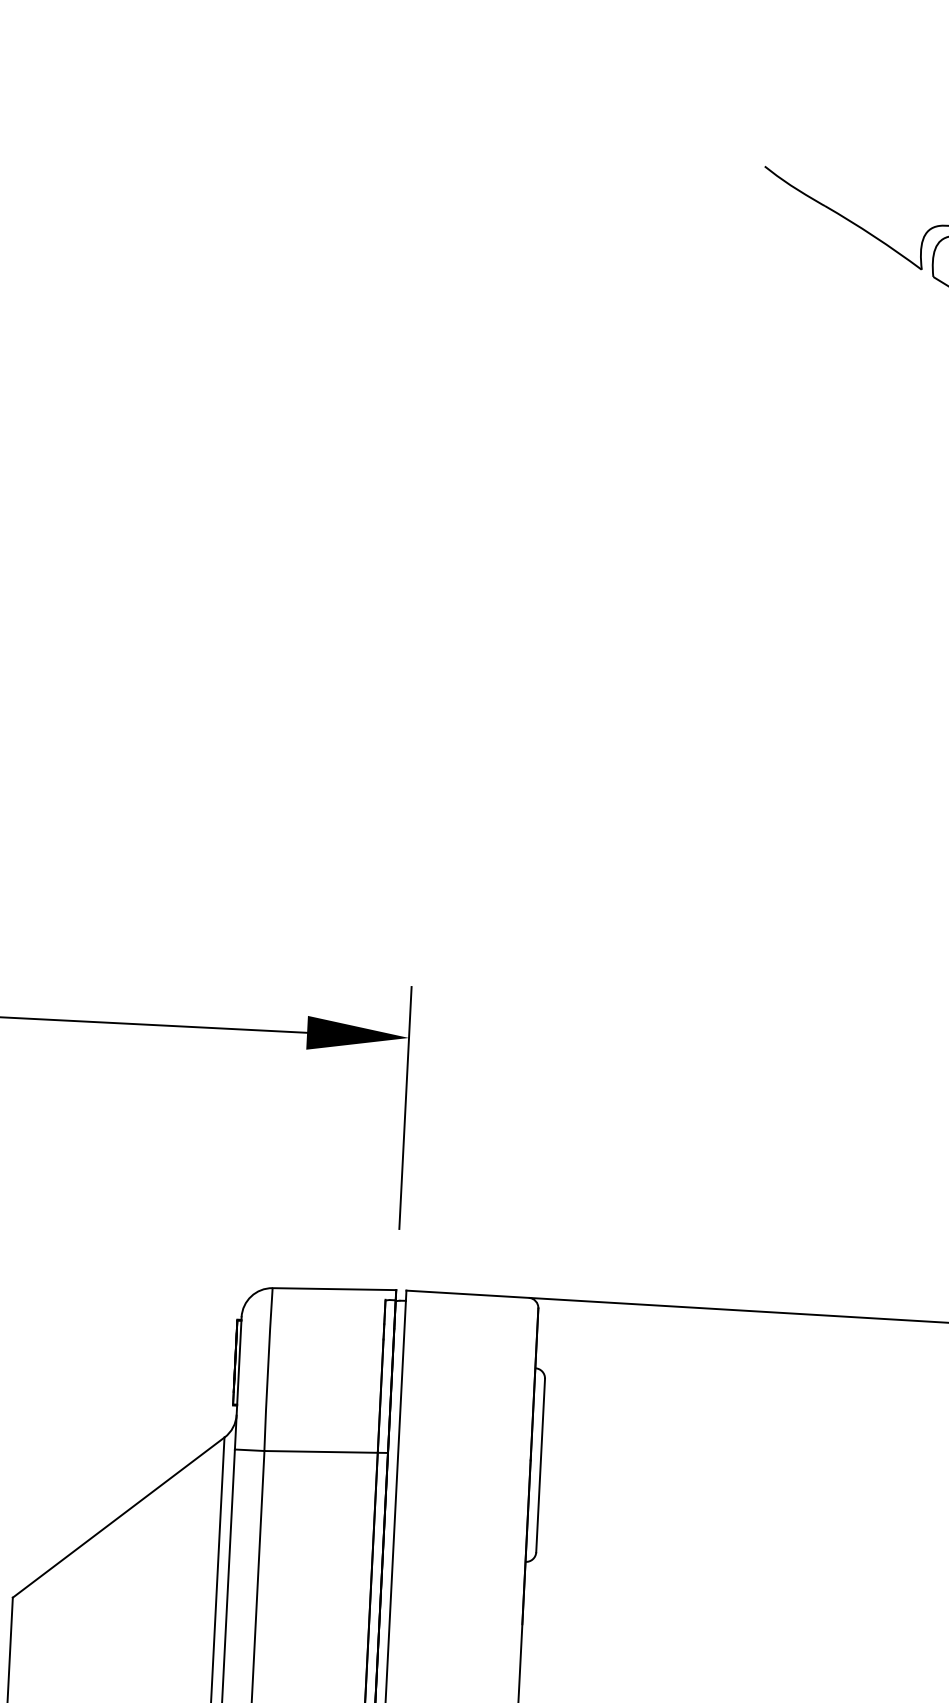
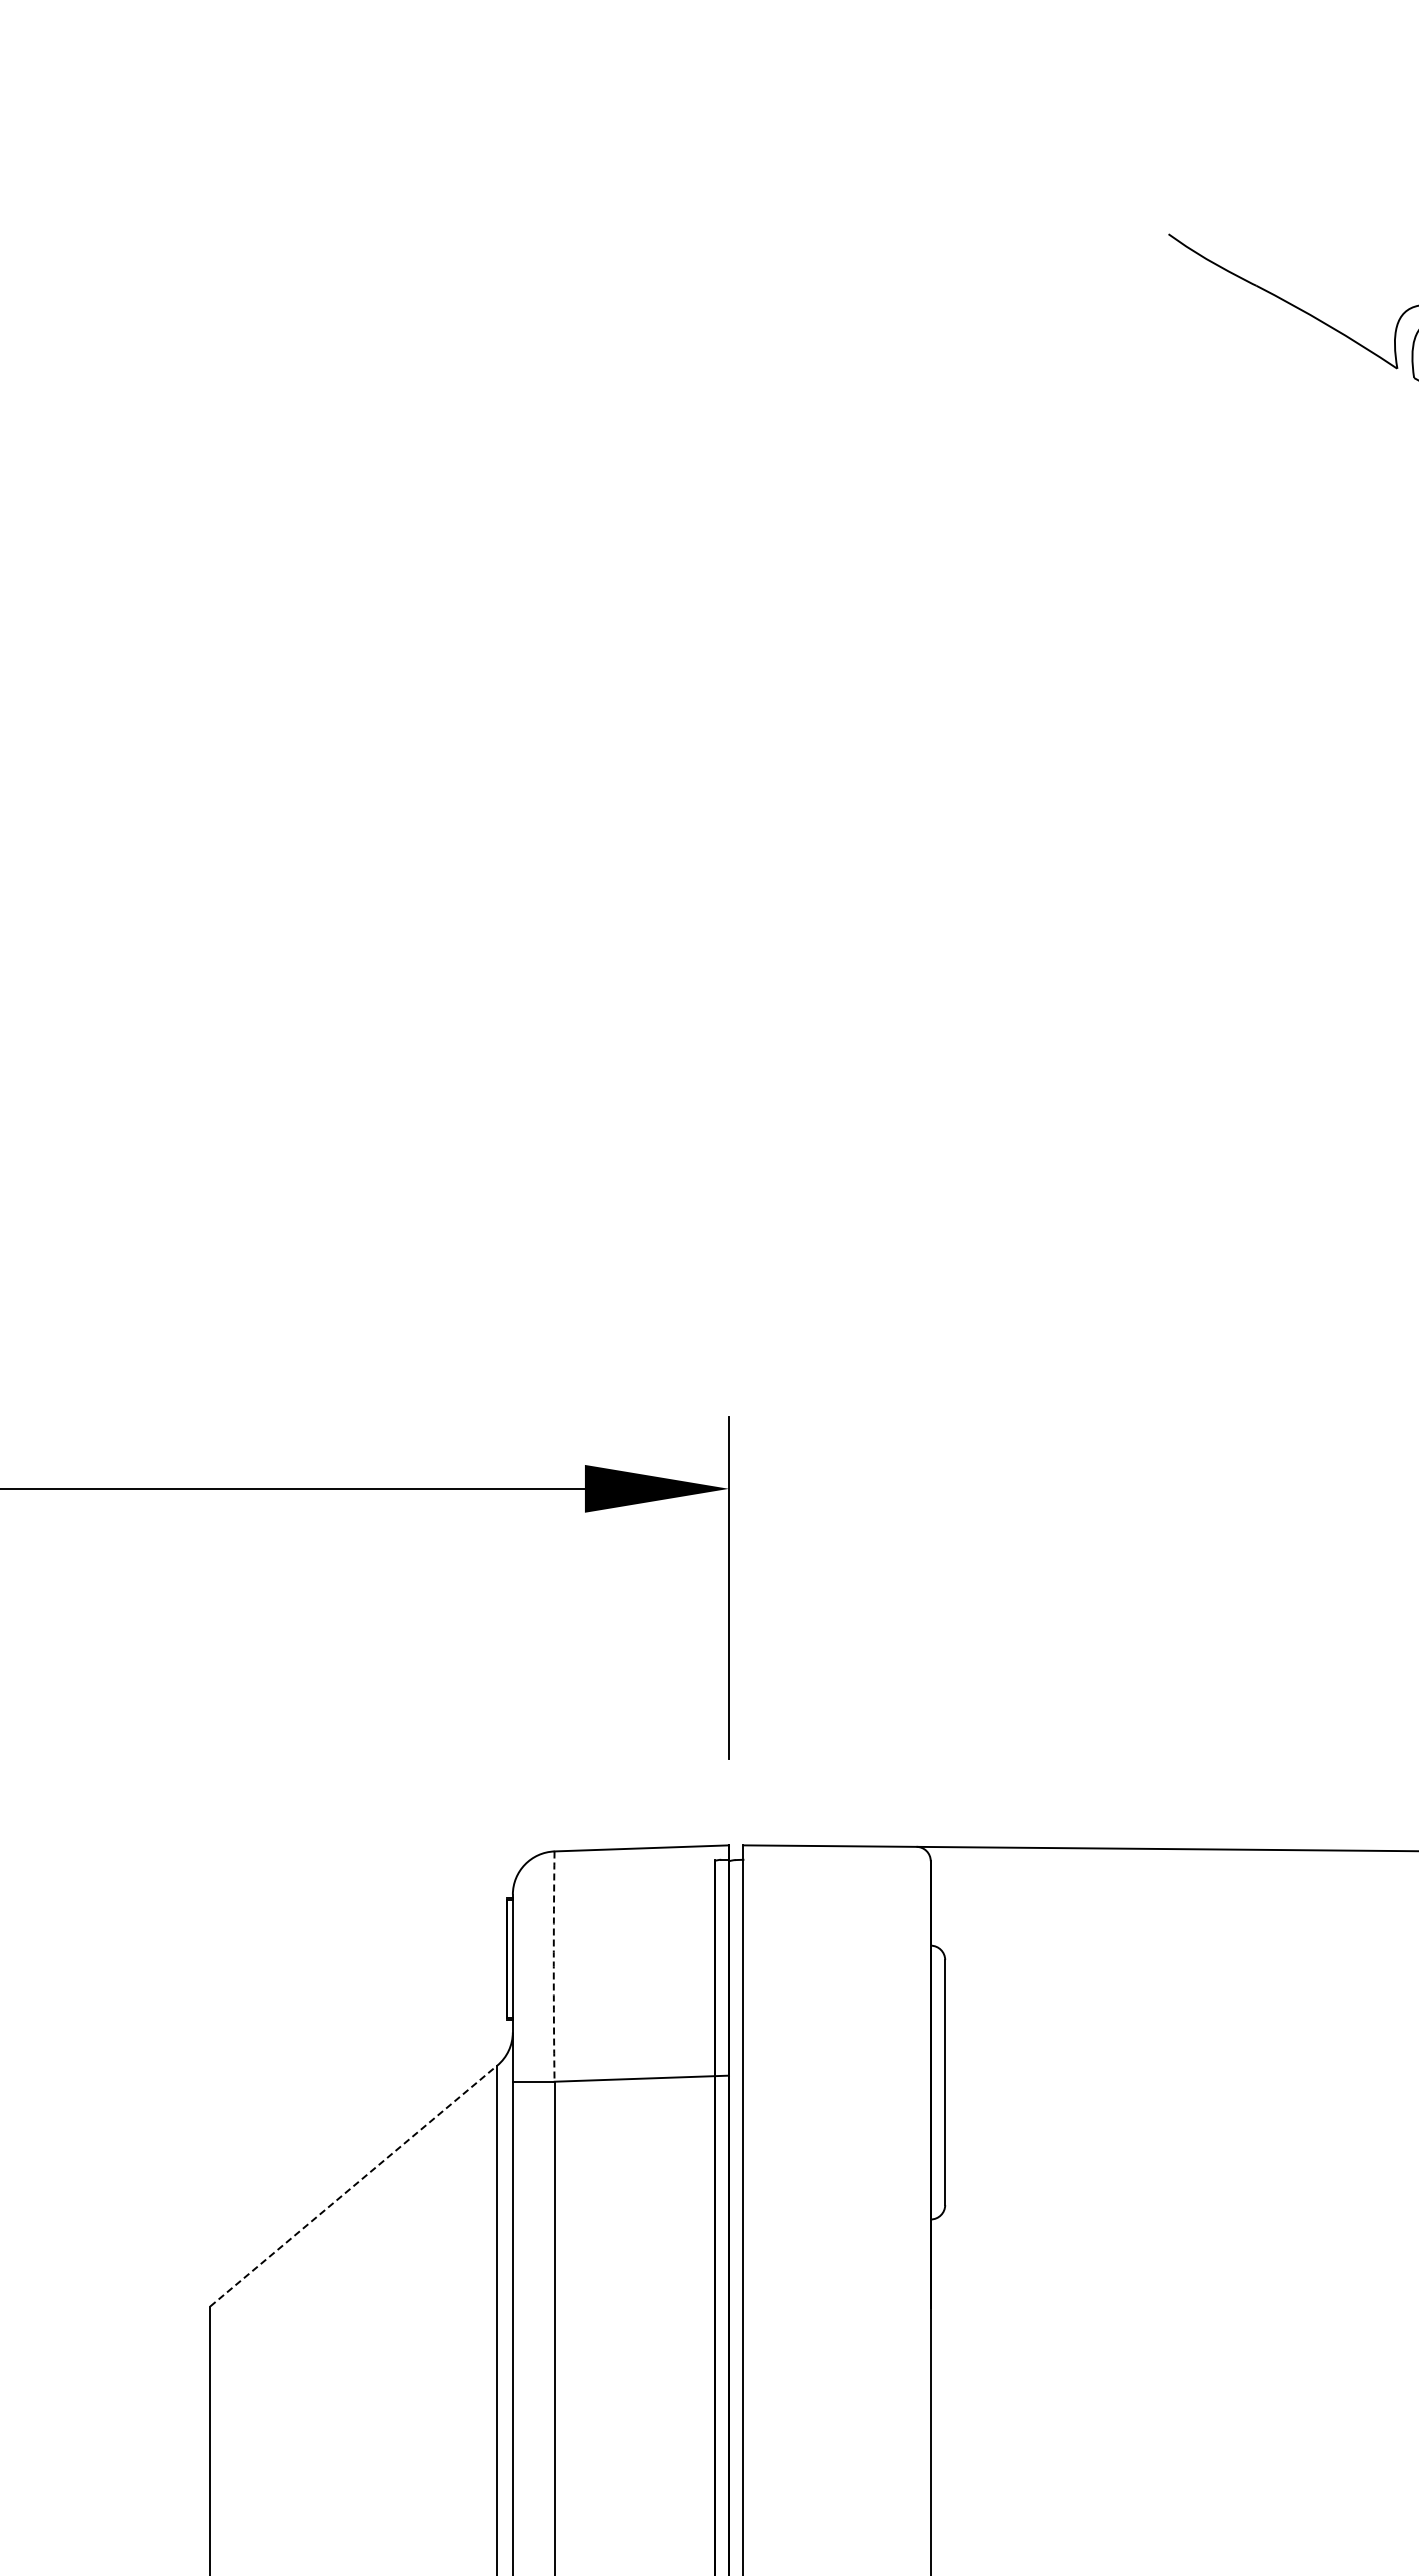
arc: (267, 1369) -> (553, 1966), solid -> dashed
line: (119, 1517) -> (354, 2185), solid -> dashed

